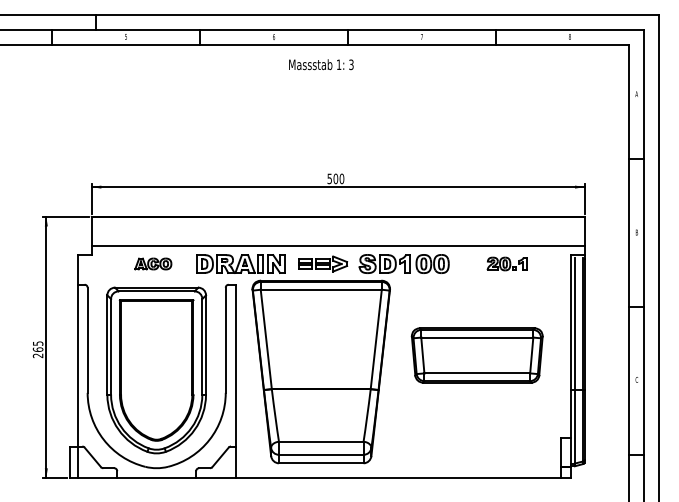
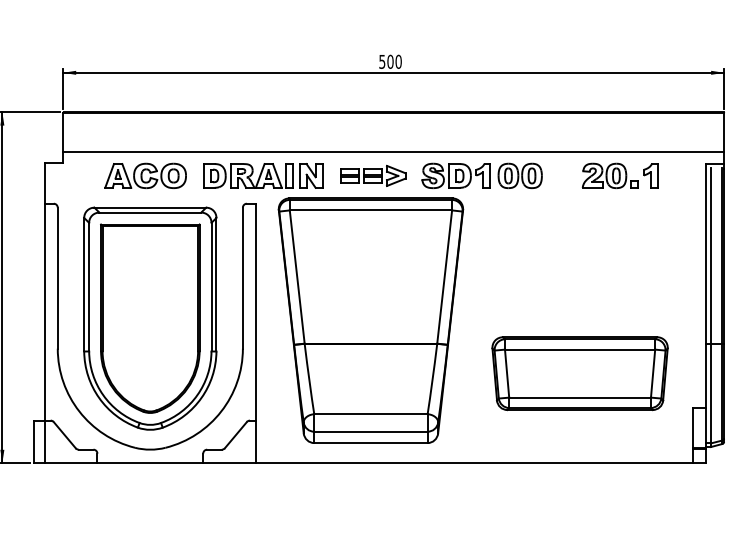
part: (153, 263) -> (146, 175), size x1.67
part: (506, 263) -> (619, 175), size x1.43
part: (476, 355) -> (579, 373), moved

